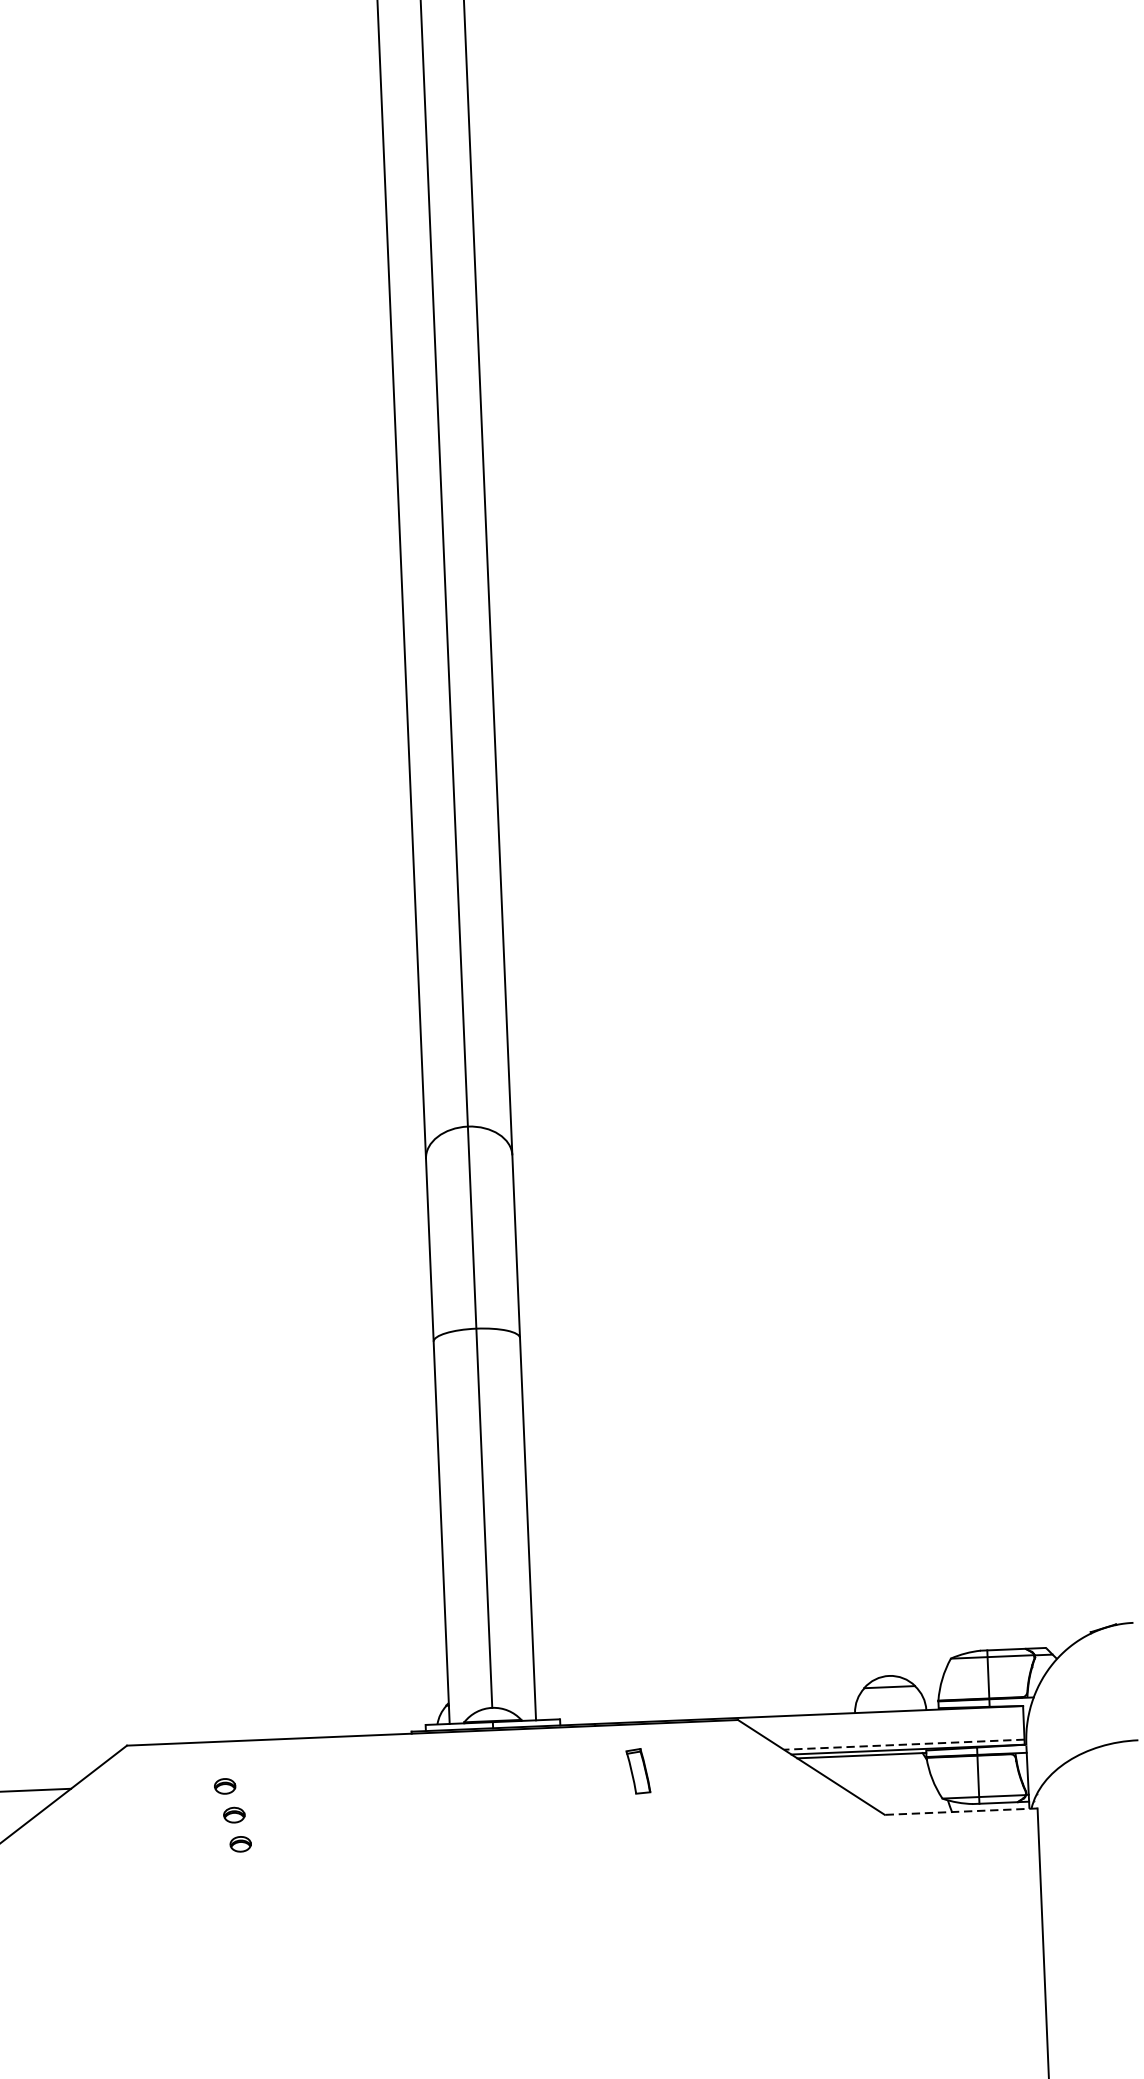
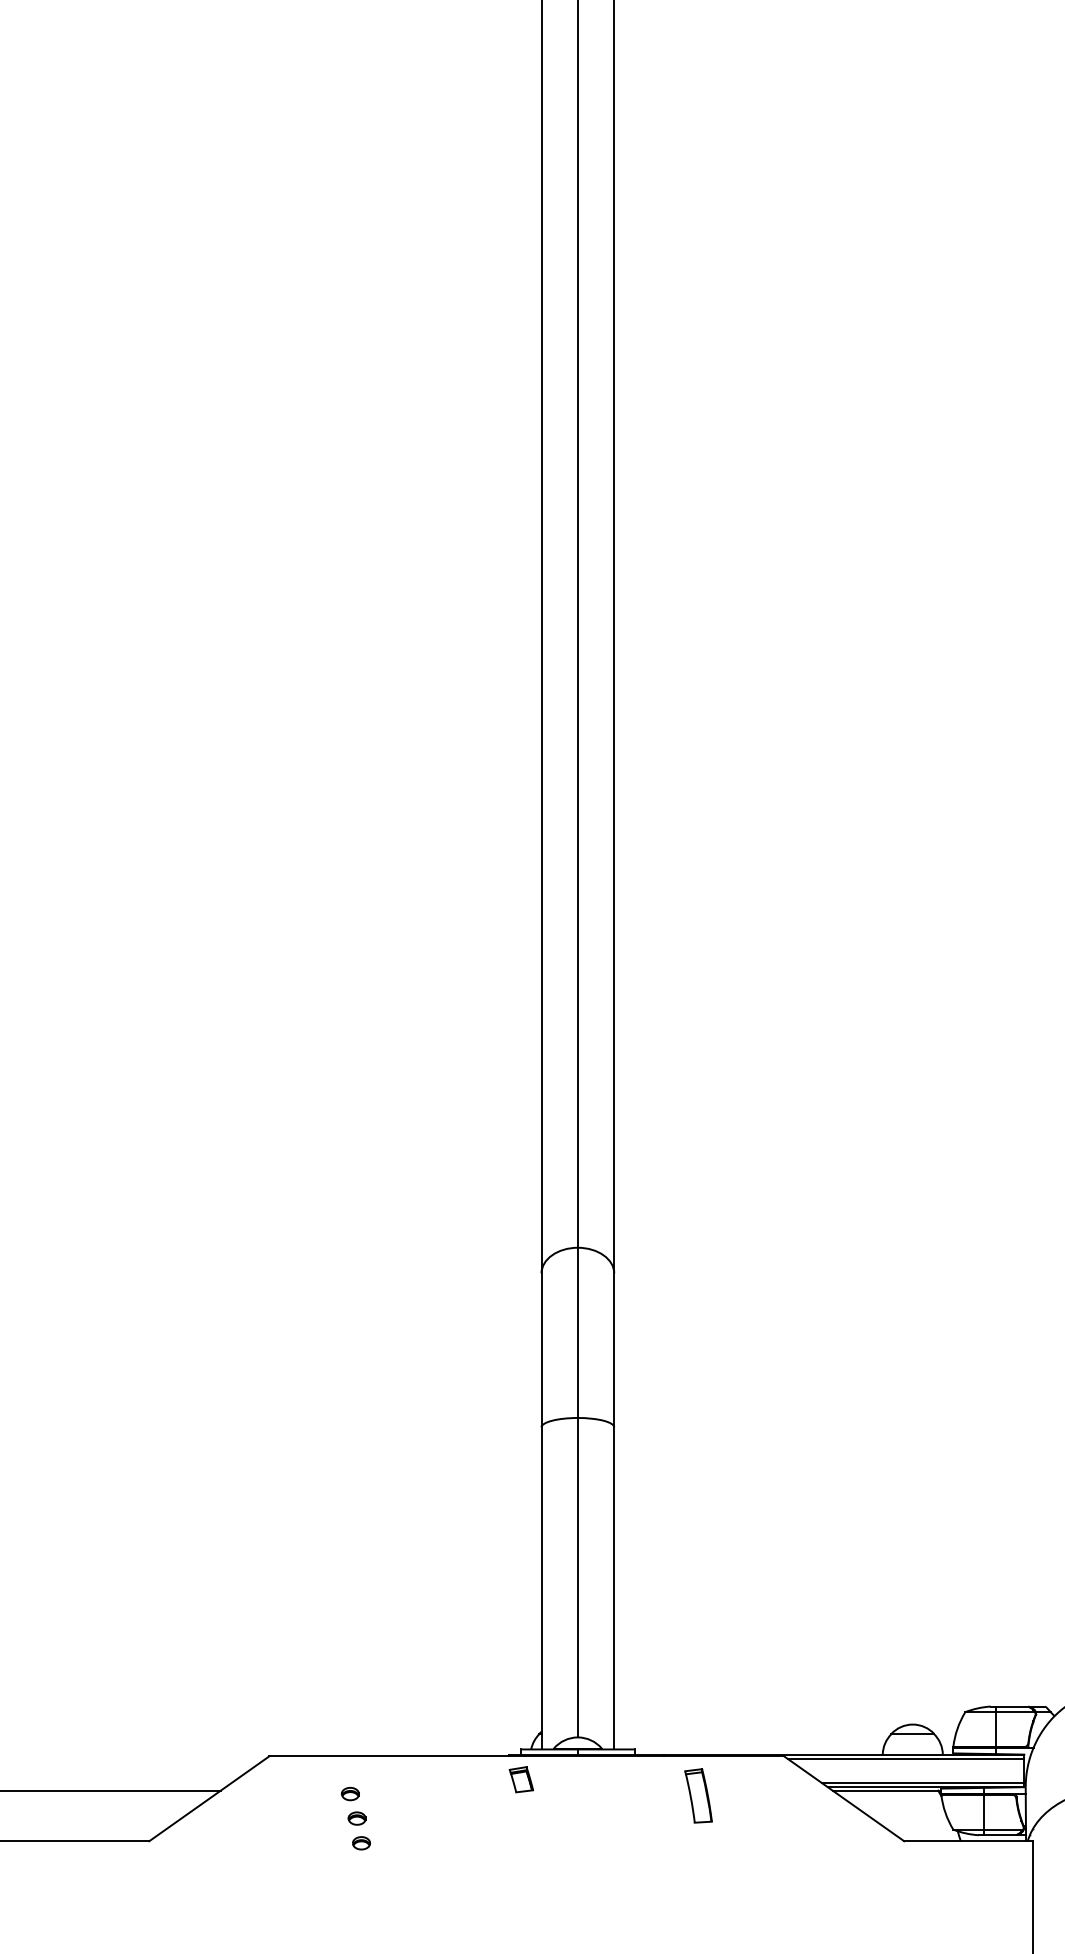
line: (882, 1716) -> (905, 1758), added
line: (903, 1744) -> (922, 1782), dashed -> solid
part: (426, 1760) -> (520, 1779), added
part: (638, 1770) -> (698, 1795), size x1.43
line: (961, 1811) -> (968, 1841), dashed -> solid

